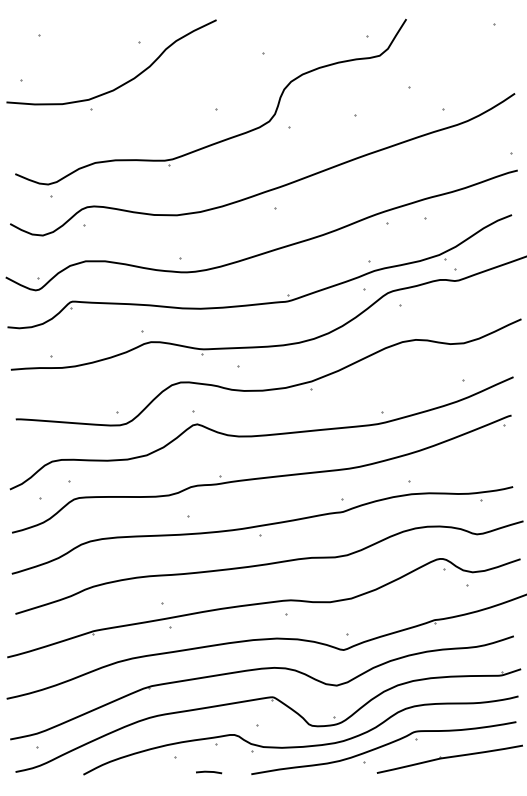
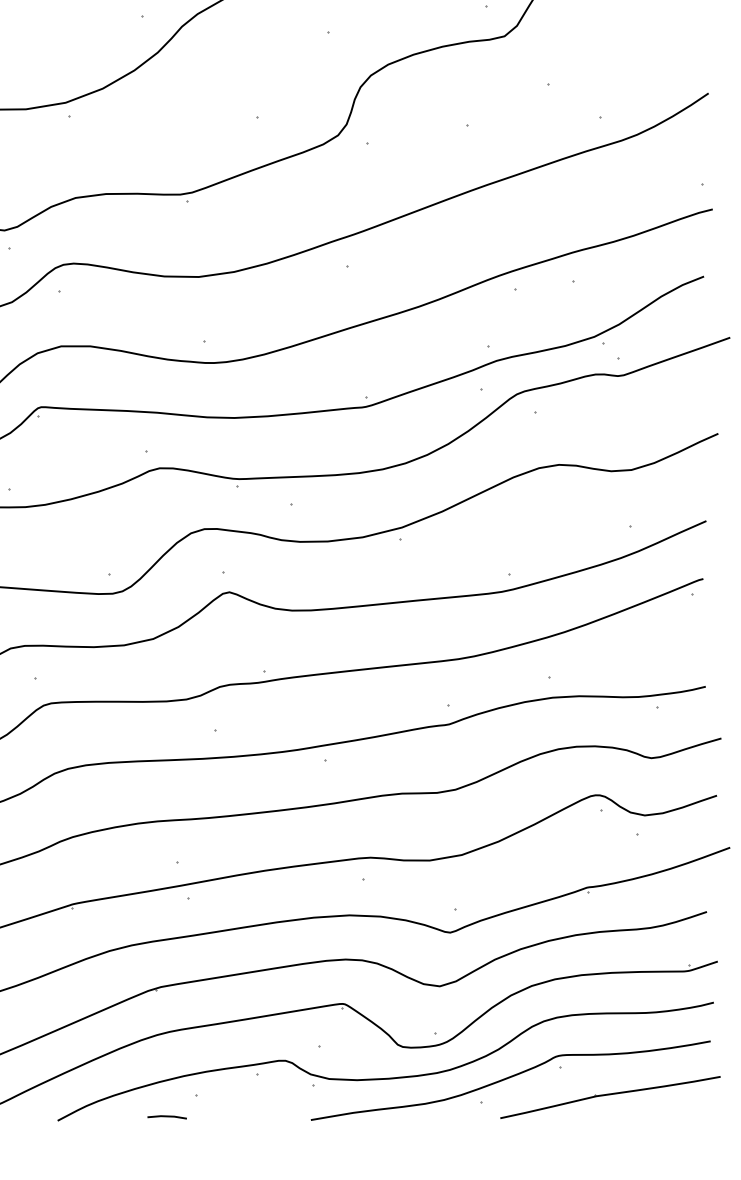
line: (209, 772) -> (167, 1117), moved

